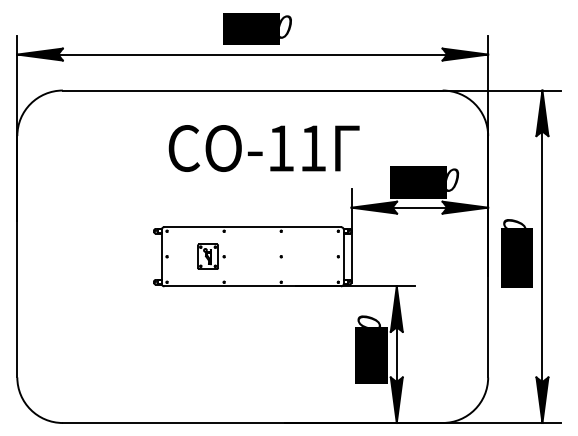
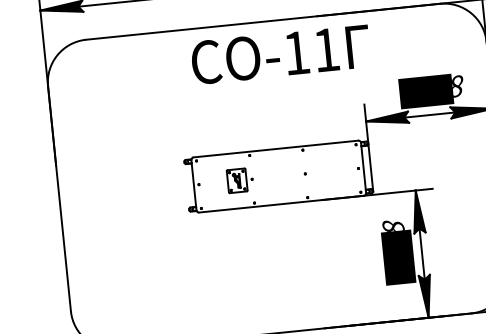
text: (263, 148) -> (280, 54), moved
text: (453, 180) -> (458, 86), 1500 -> 1508
text: (368, 320) -> (392, 224), 1500 -> 1728

